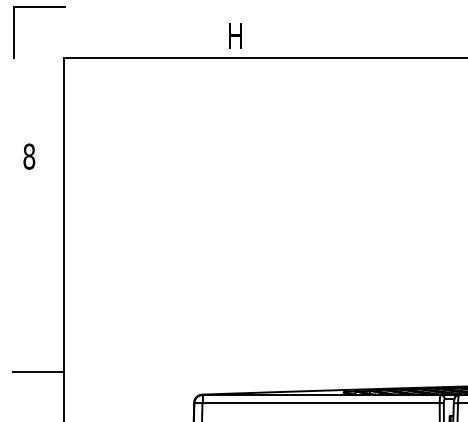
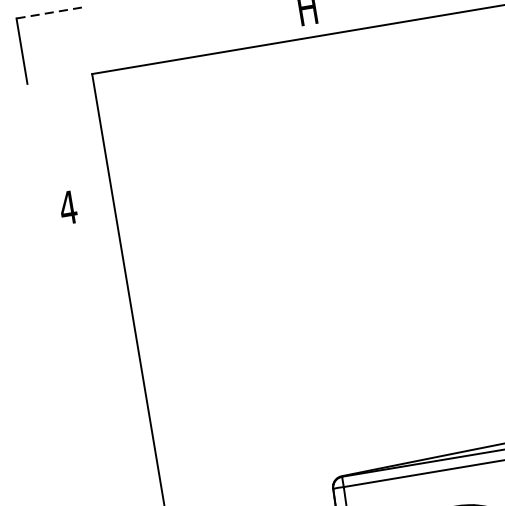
line: (40, 6) -> (50, 12), solid -> dashed
text: (29, 156) -> (68, 207), 8 -> 4
line: (37, 372) -> (125, 483), removed

